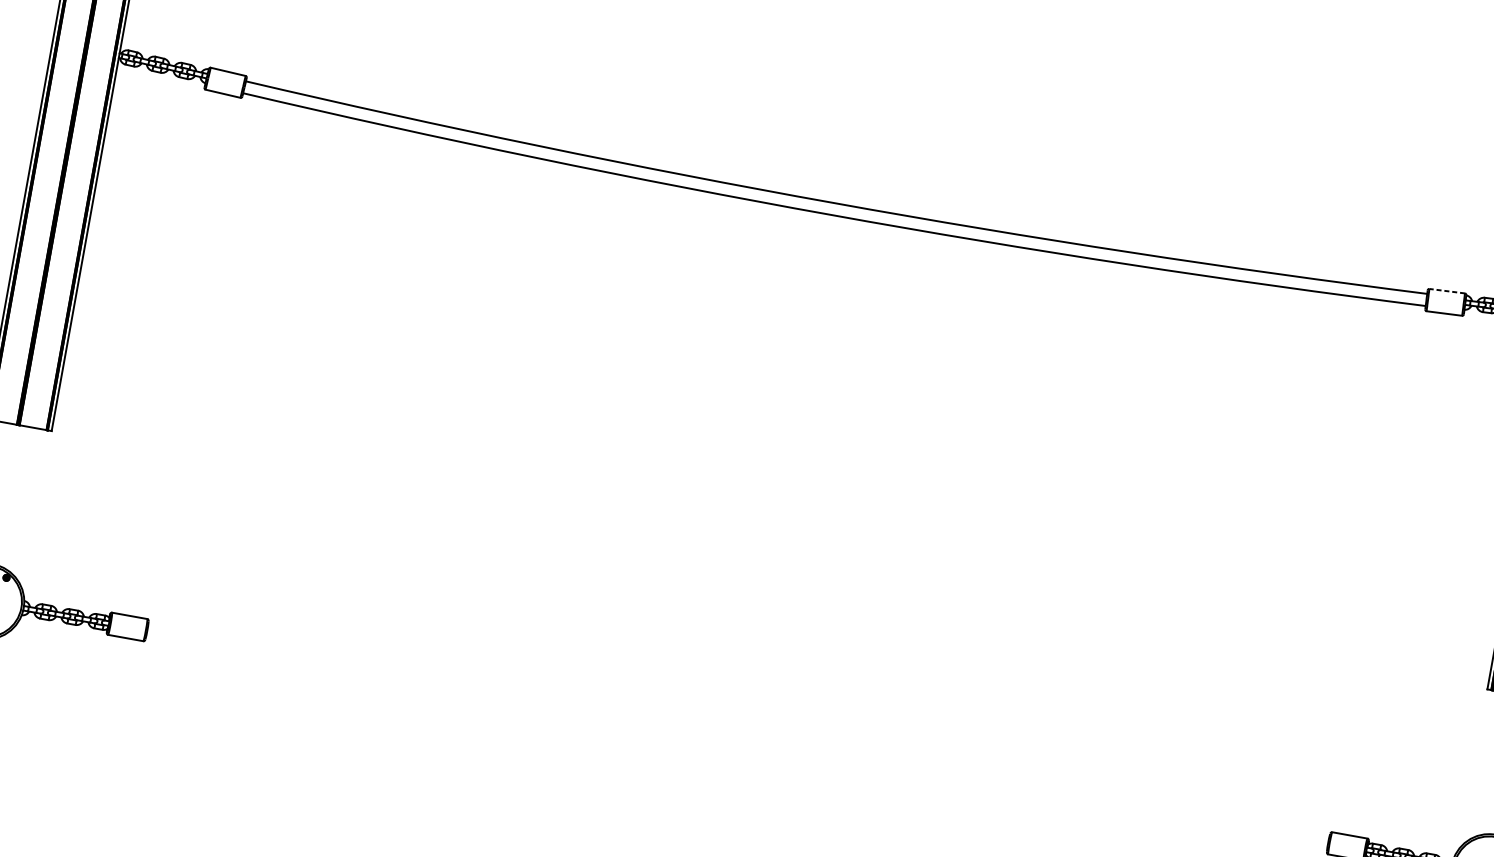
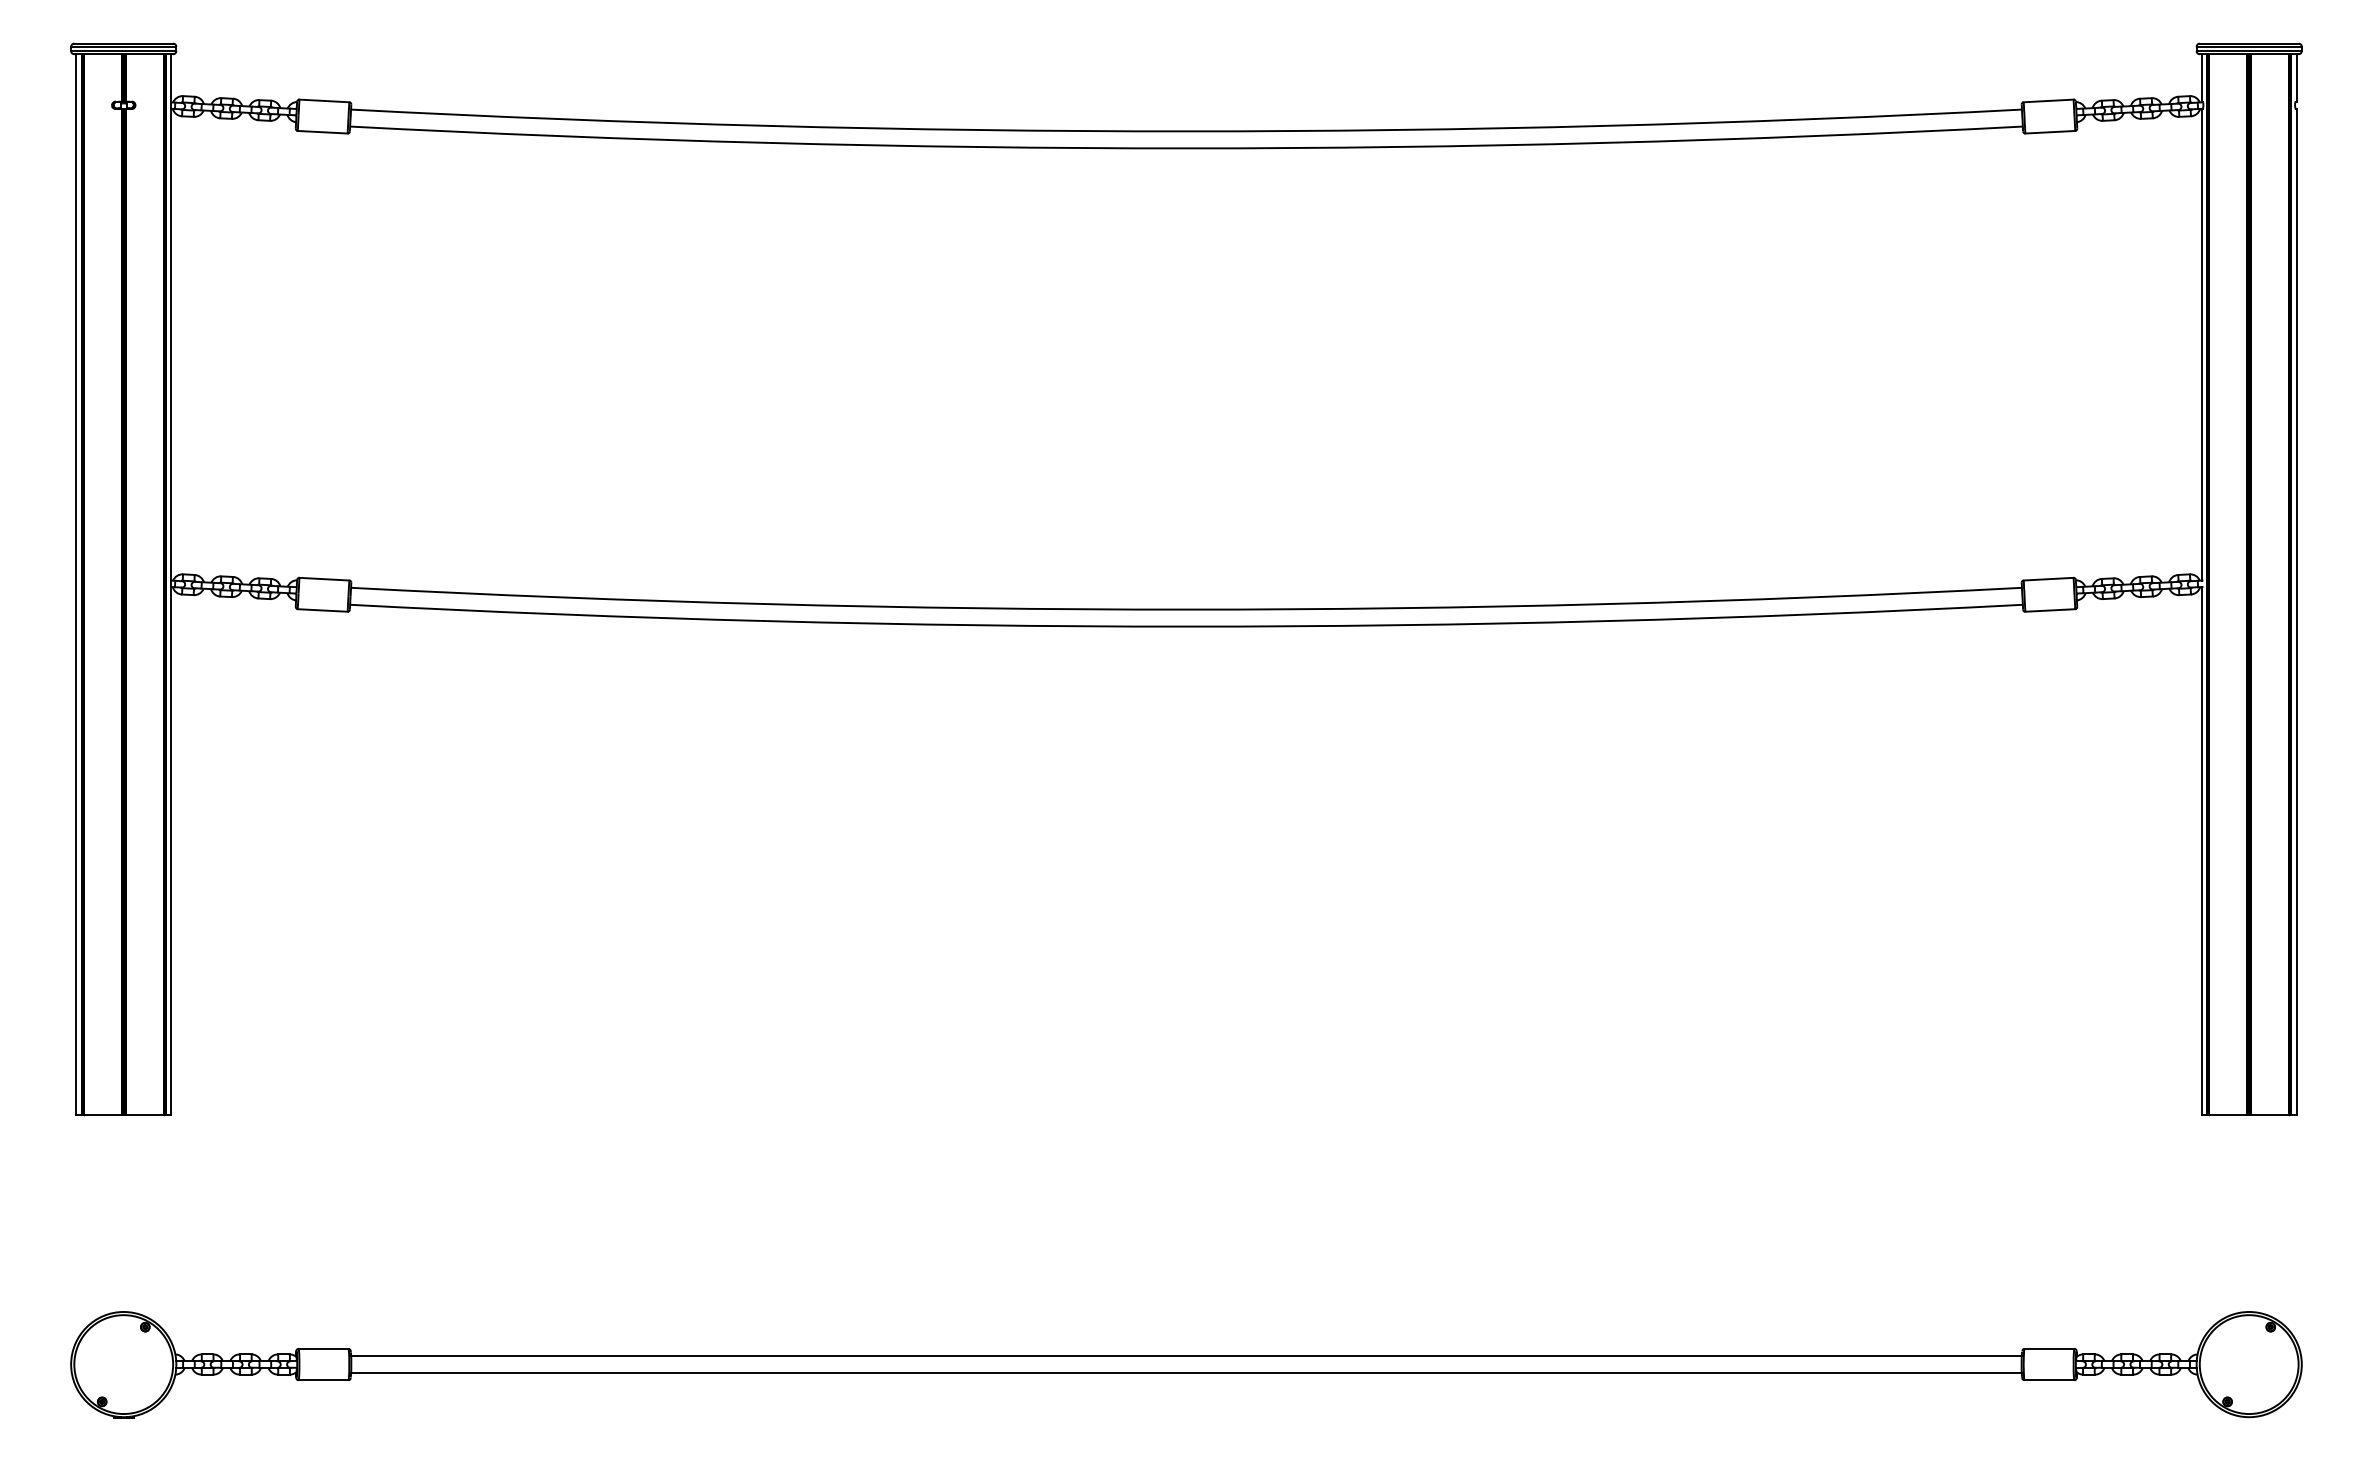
line: (1447, 291) -> (2048, 579), dashed -> solid
line: (738, 731) -> (1186, 1356), added
line: (736, 743) -> (1186, 1373), added

